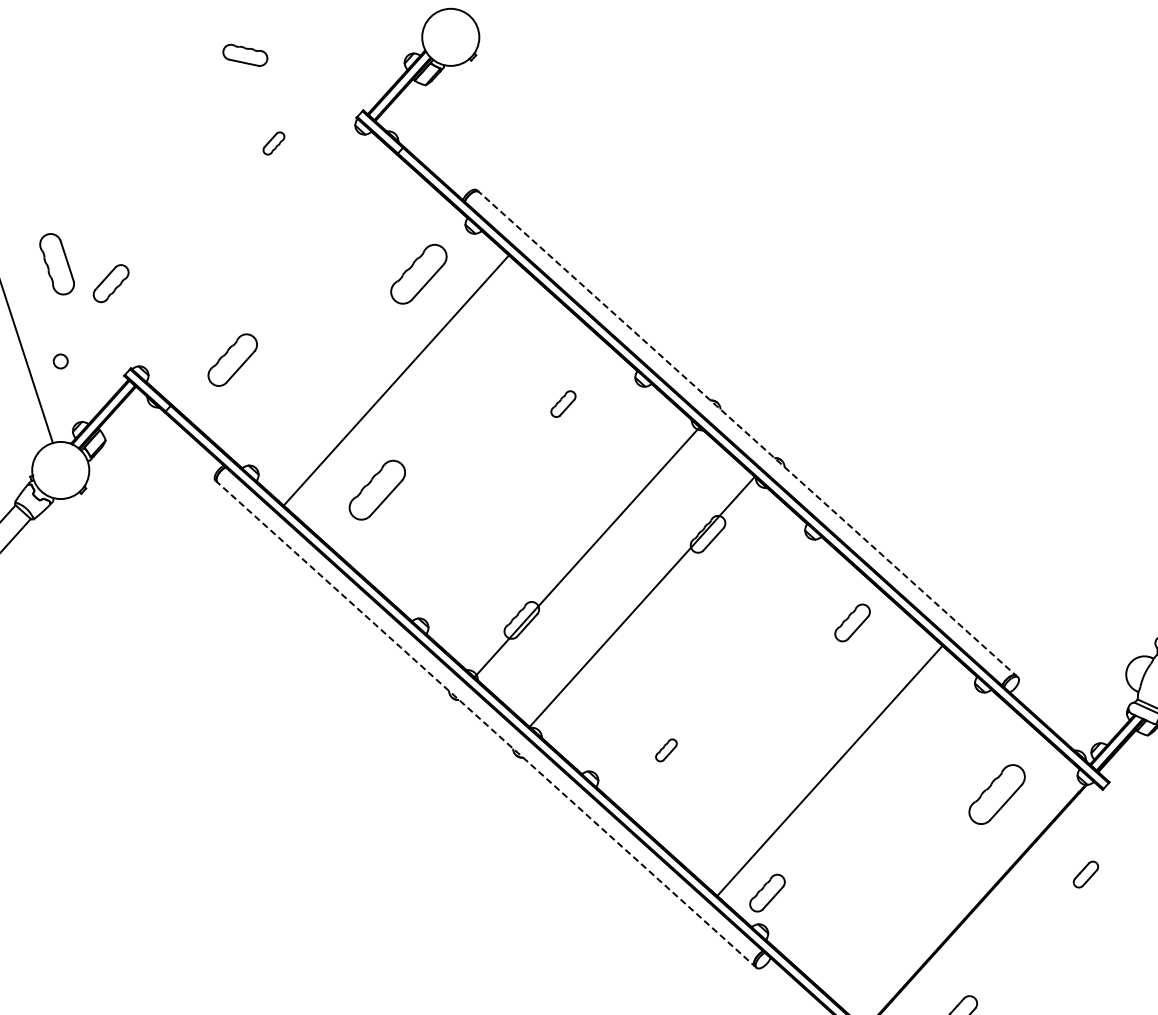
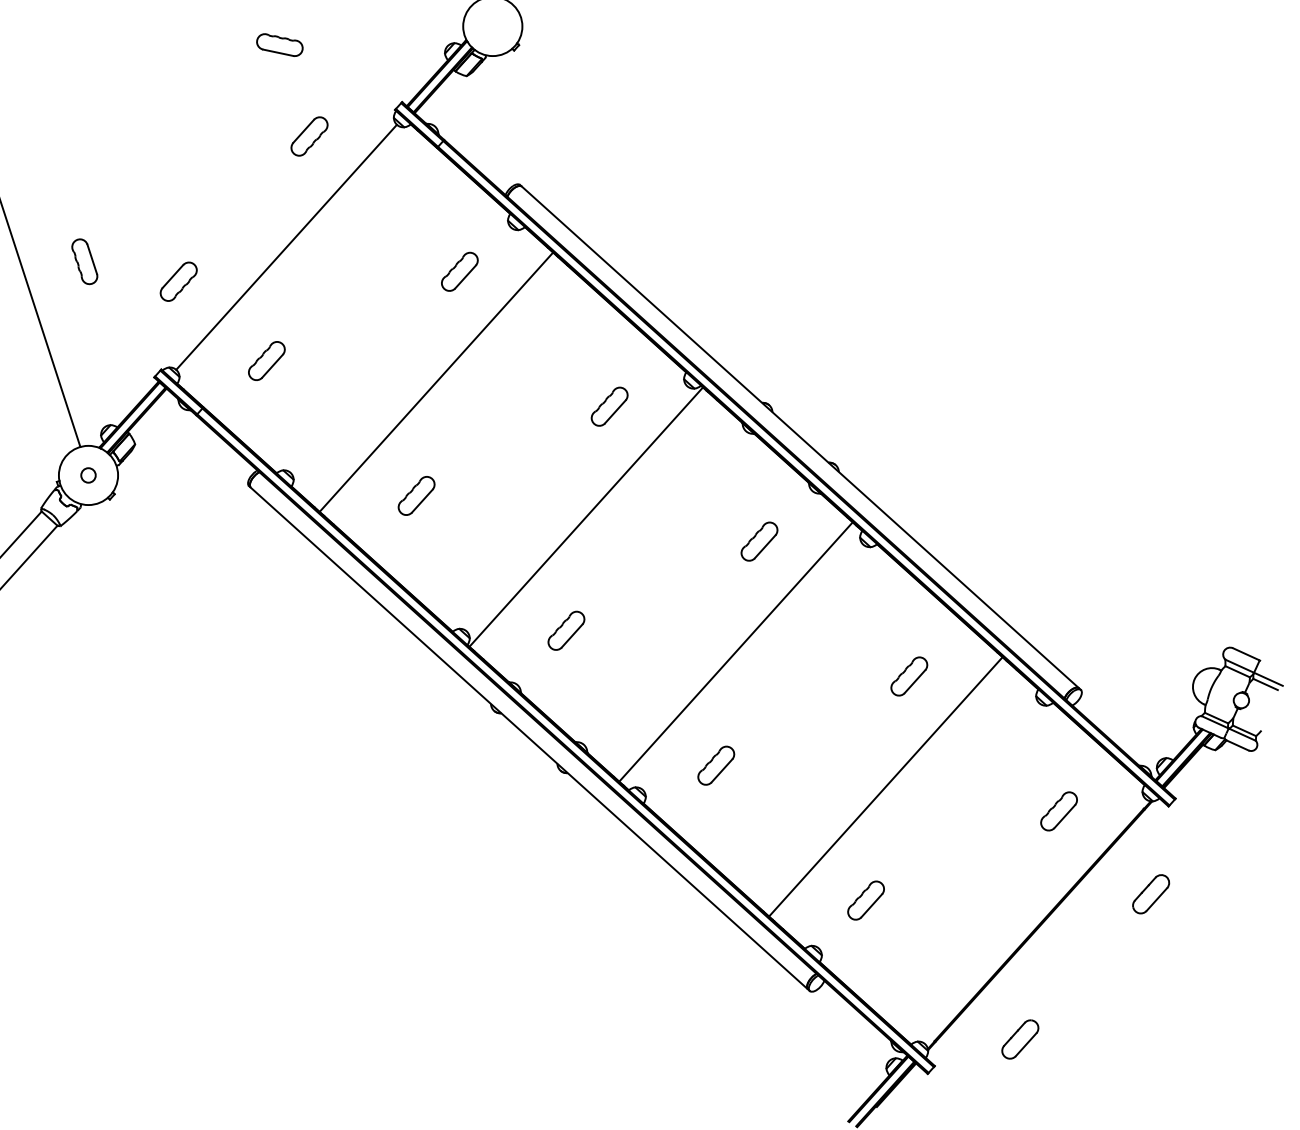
part: (273, 143) -> (309, 136), size x1.67
line: (251, 249) -> (286, 246), added
part: (56, 264) -> (84, 261), size x0.71
part: (418, 273) -> (459, 271), size x0.62
part: (110, 283) -> (178, 281), moved
part: (232, 359) -> (266, 360), size x0.71
circle: (60, 361) -> (88, 475), moved
part: (563, 403) -> (609, 406), size x1.43
line: (747, 433) -> (800, 437), dashed -> solid
part: (377, 489) -> (416, 495), size x0.62
line: (587, 551) -> (586, 516), moved
line: (641, 601) -> (735, 651), moved
part: (852, 622) -> (909, 676), moved
line: (486, 724) -> (529, 738), dashed -> solid
part: (666, 750) -> (716, 765), size x1.67
part: (996, 794) -> (1058, 811), size x0.62
part: (1086, 874) -> (1151, 894), size x1.43
part: (766, 893) -> (865, 900), moved

